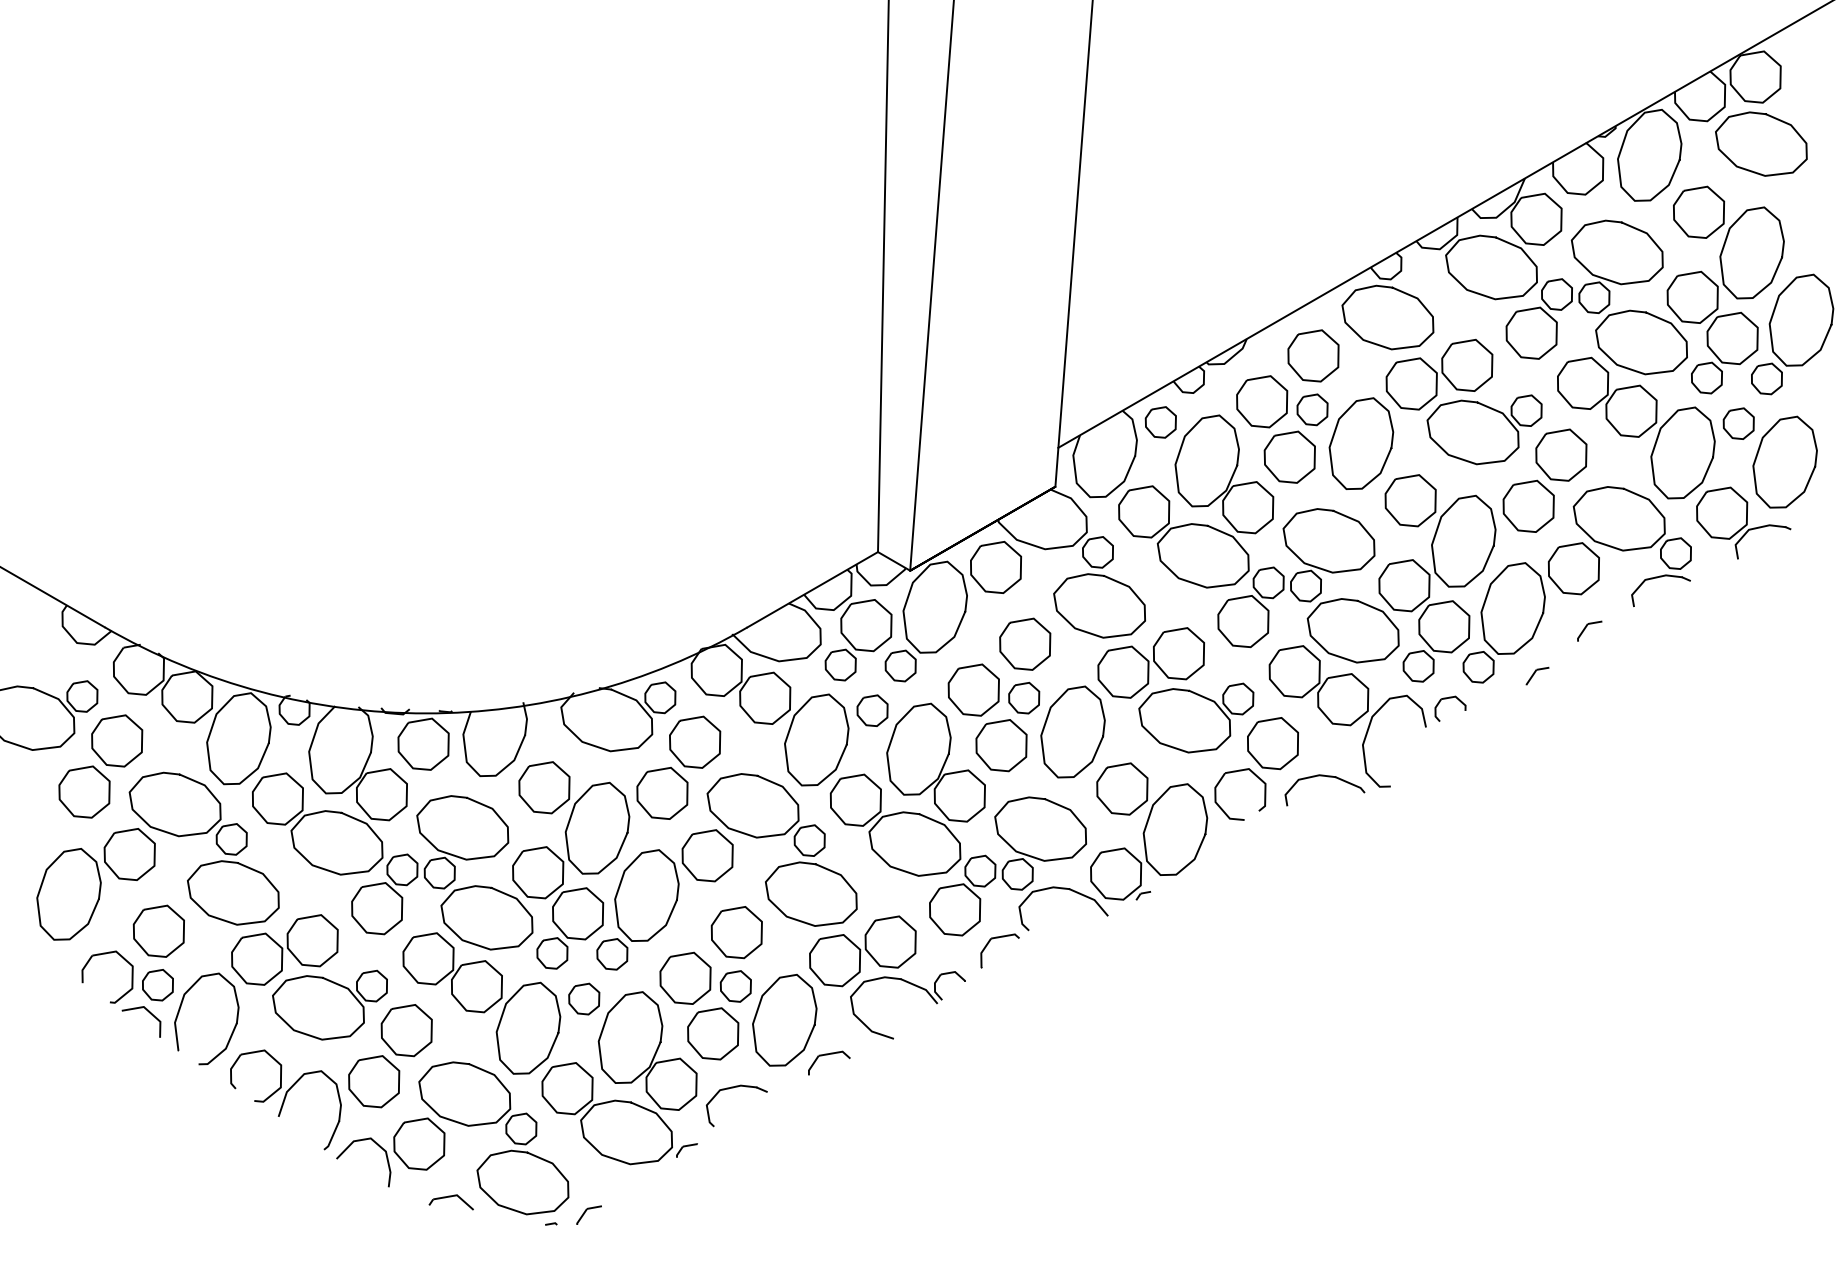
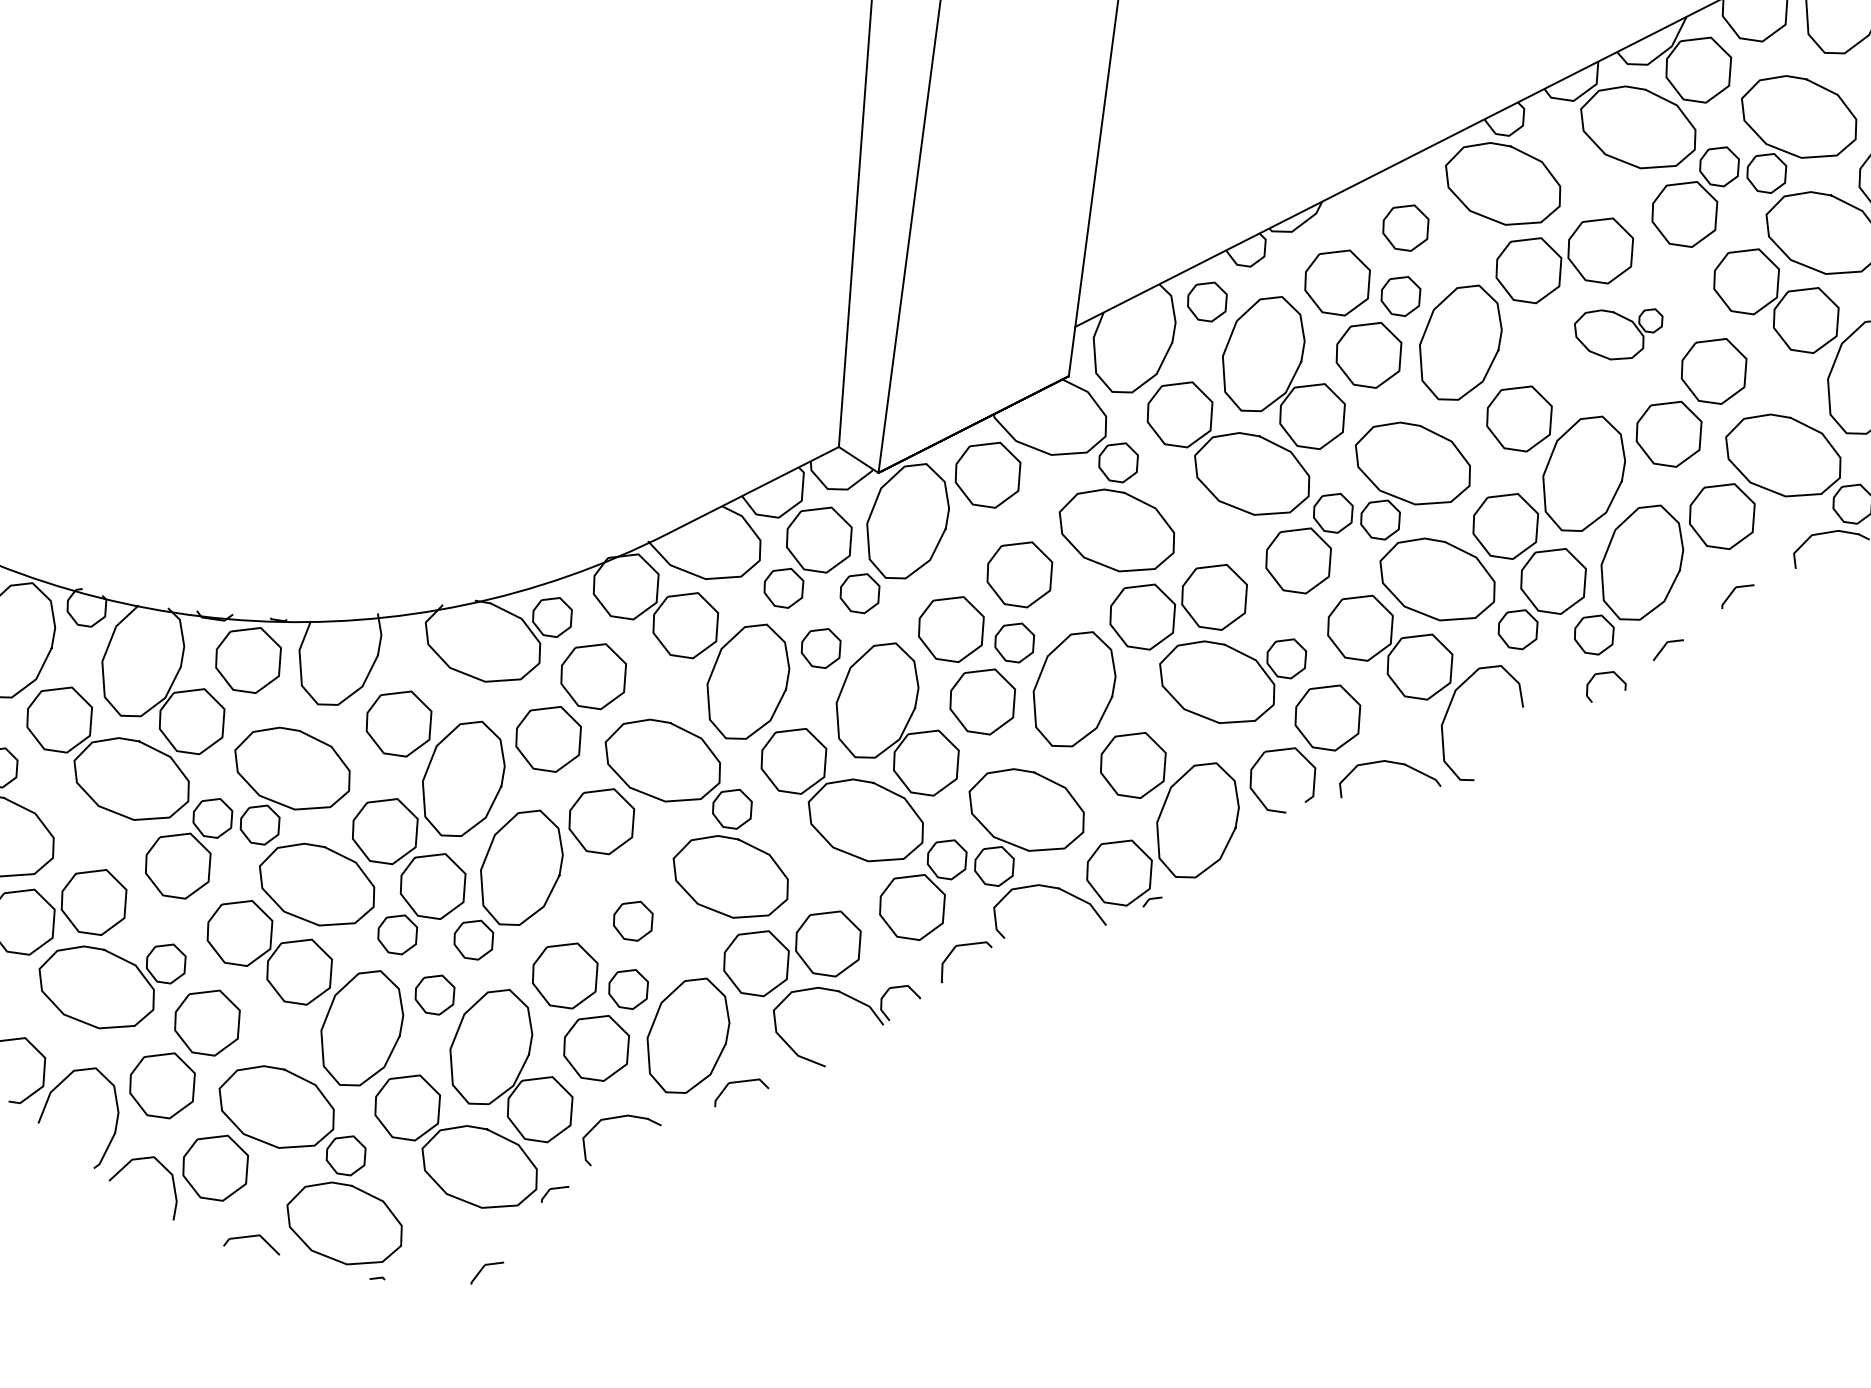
part: (1313, 355) -> (1405, 227), size x0.7
part: (1484, 429) -> (1617, 333), size x0.6
part: (1446, 699) -> (1602, 674), moved
part: (736, 932) -> (632, 920), size x0.6
part: (588, 1214) -> (486, 1272), moved

